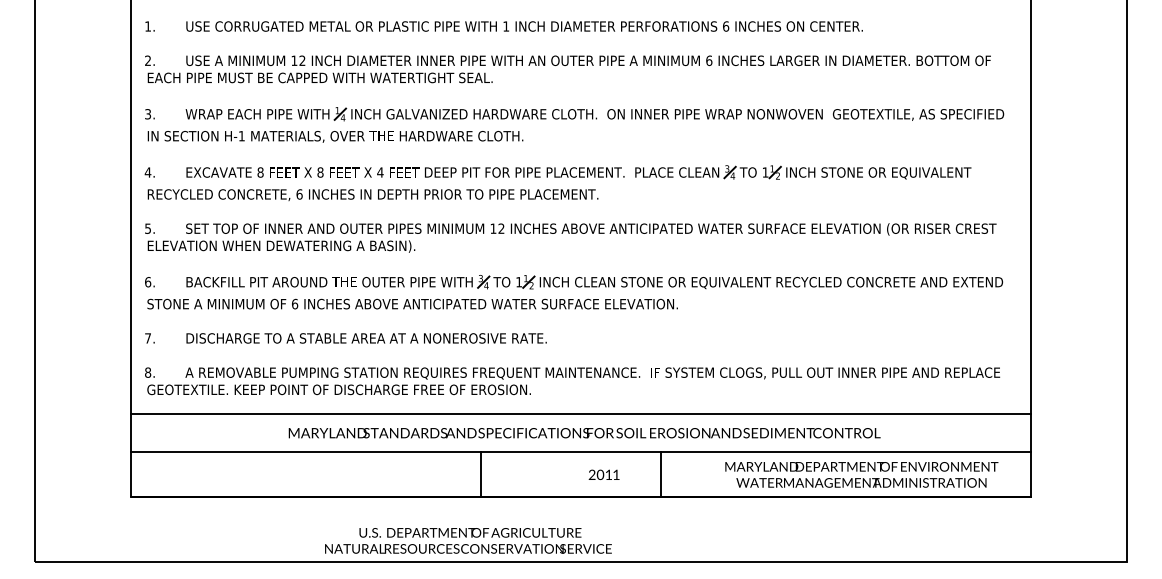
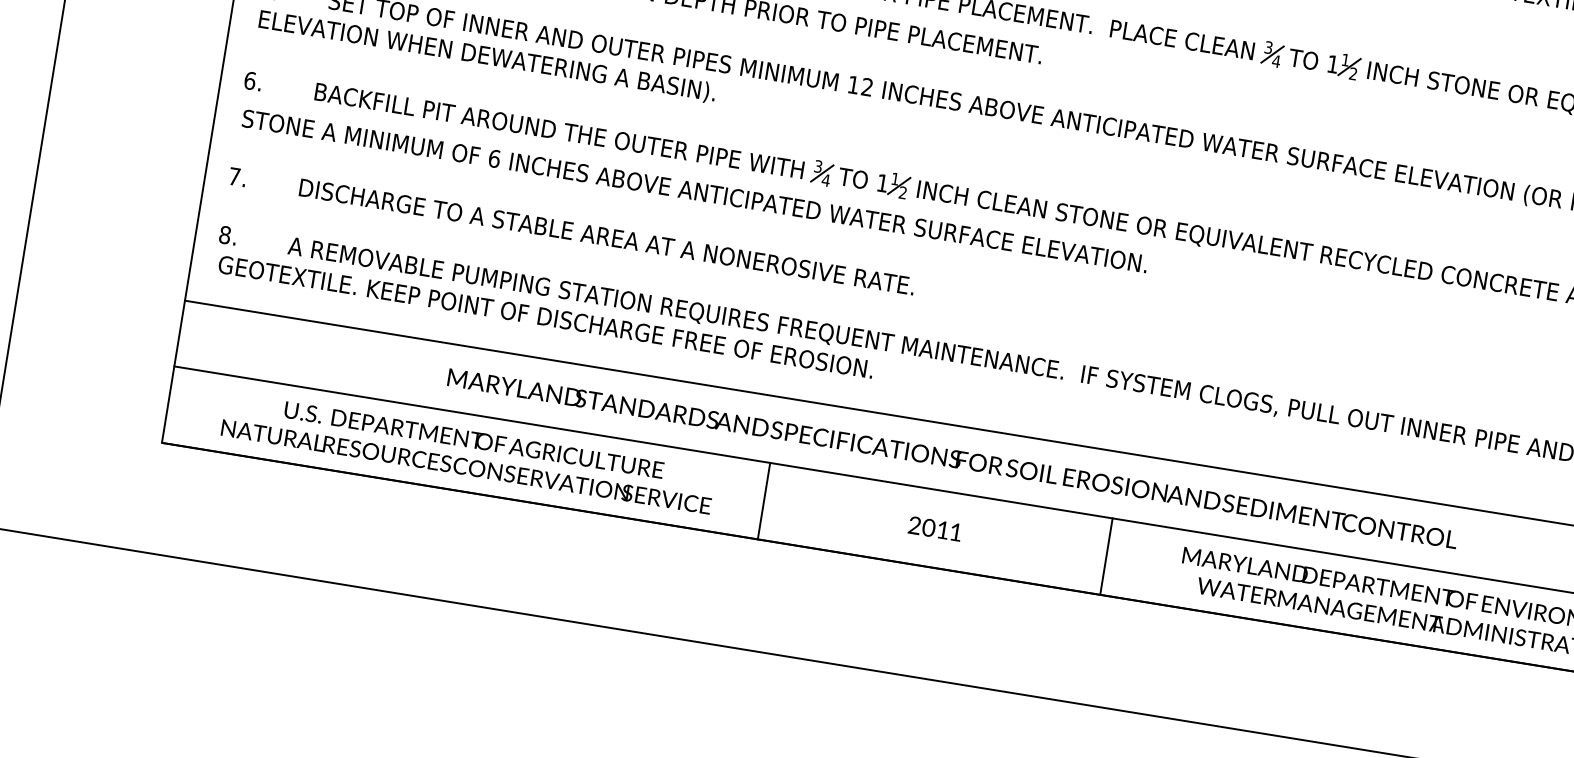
text: (603, 474) -> (934, 528), moved
line: (660, 474) -> (1106, 555), moved
text: (468, 540) -> (468, 452), moved

